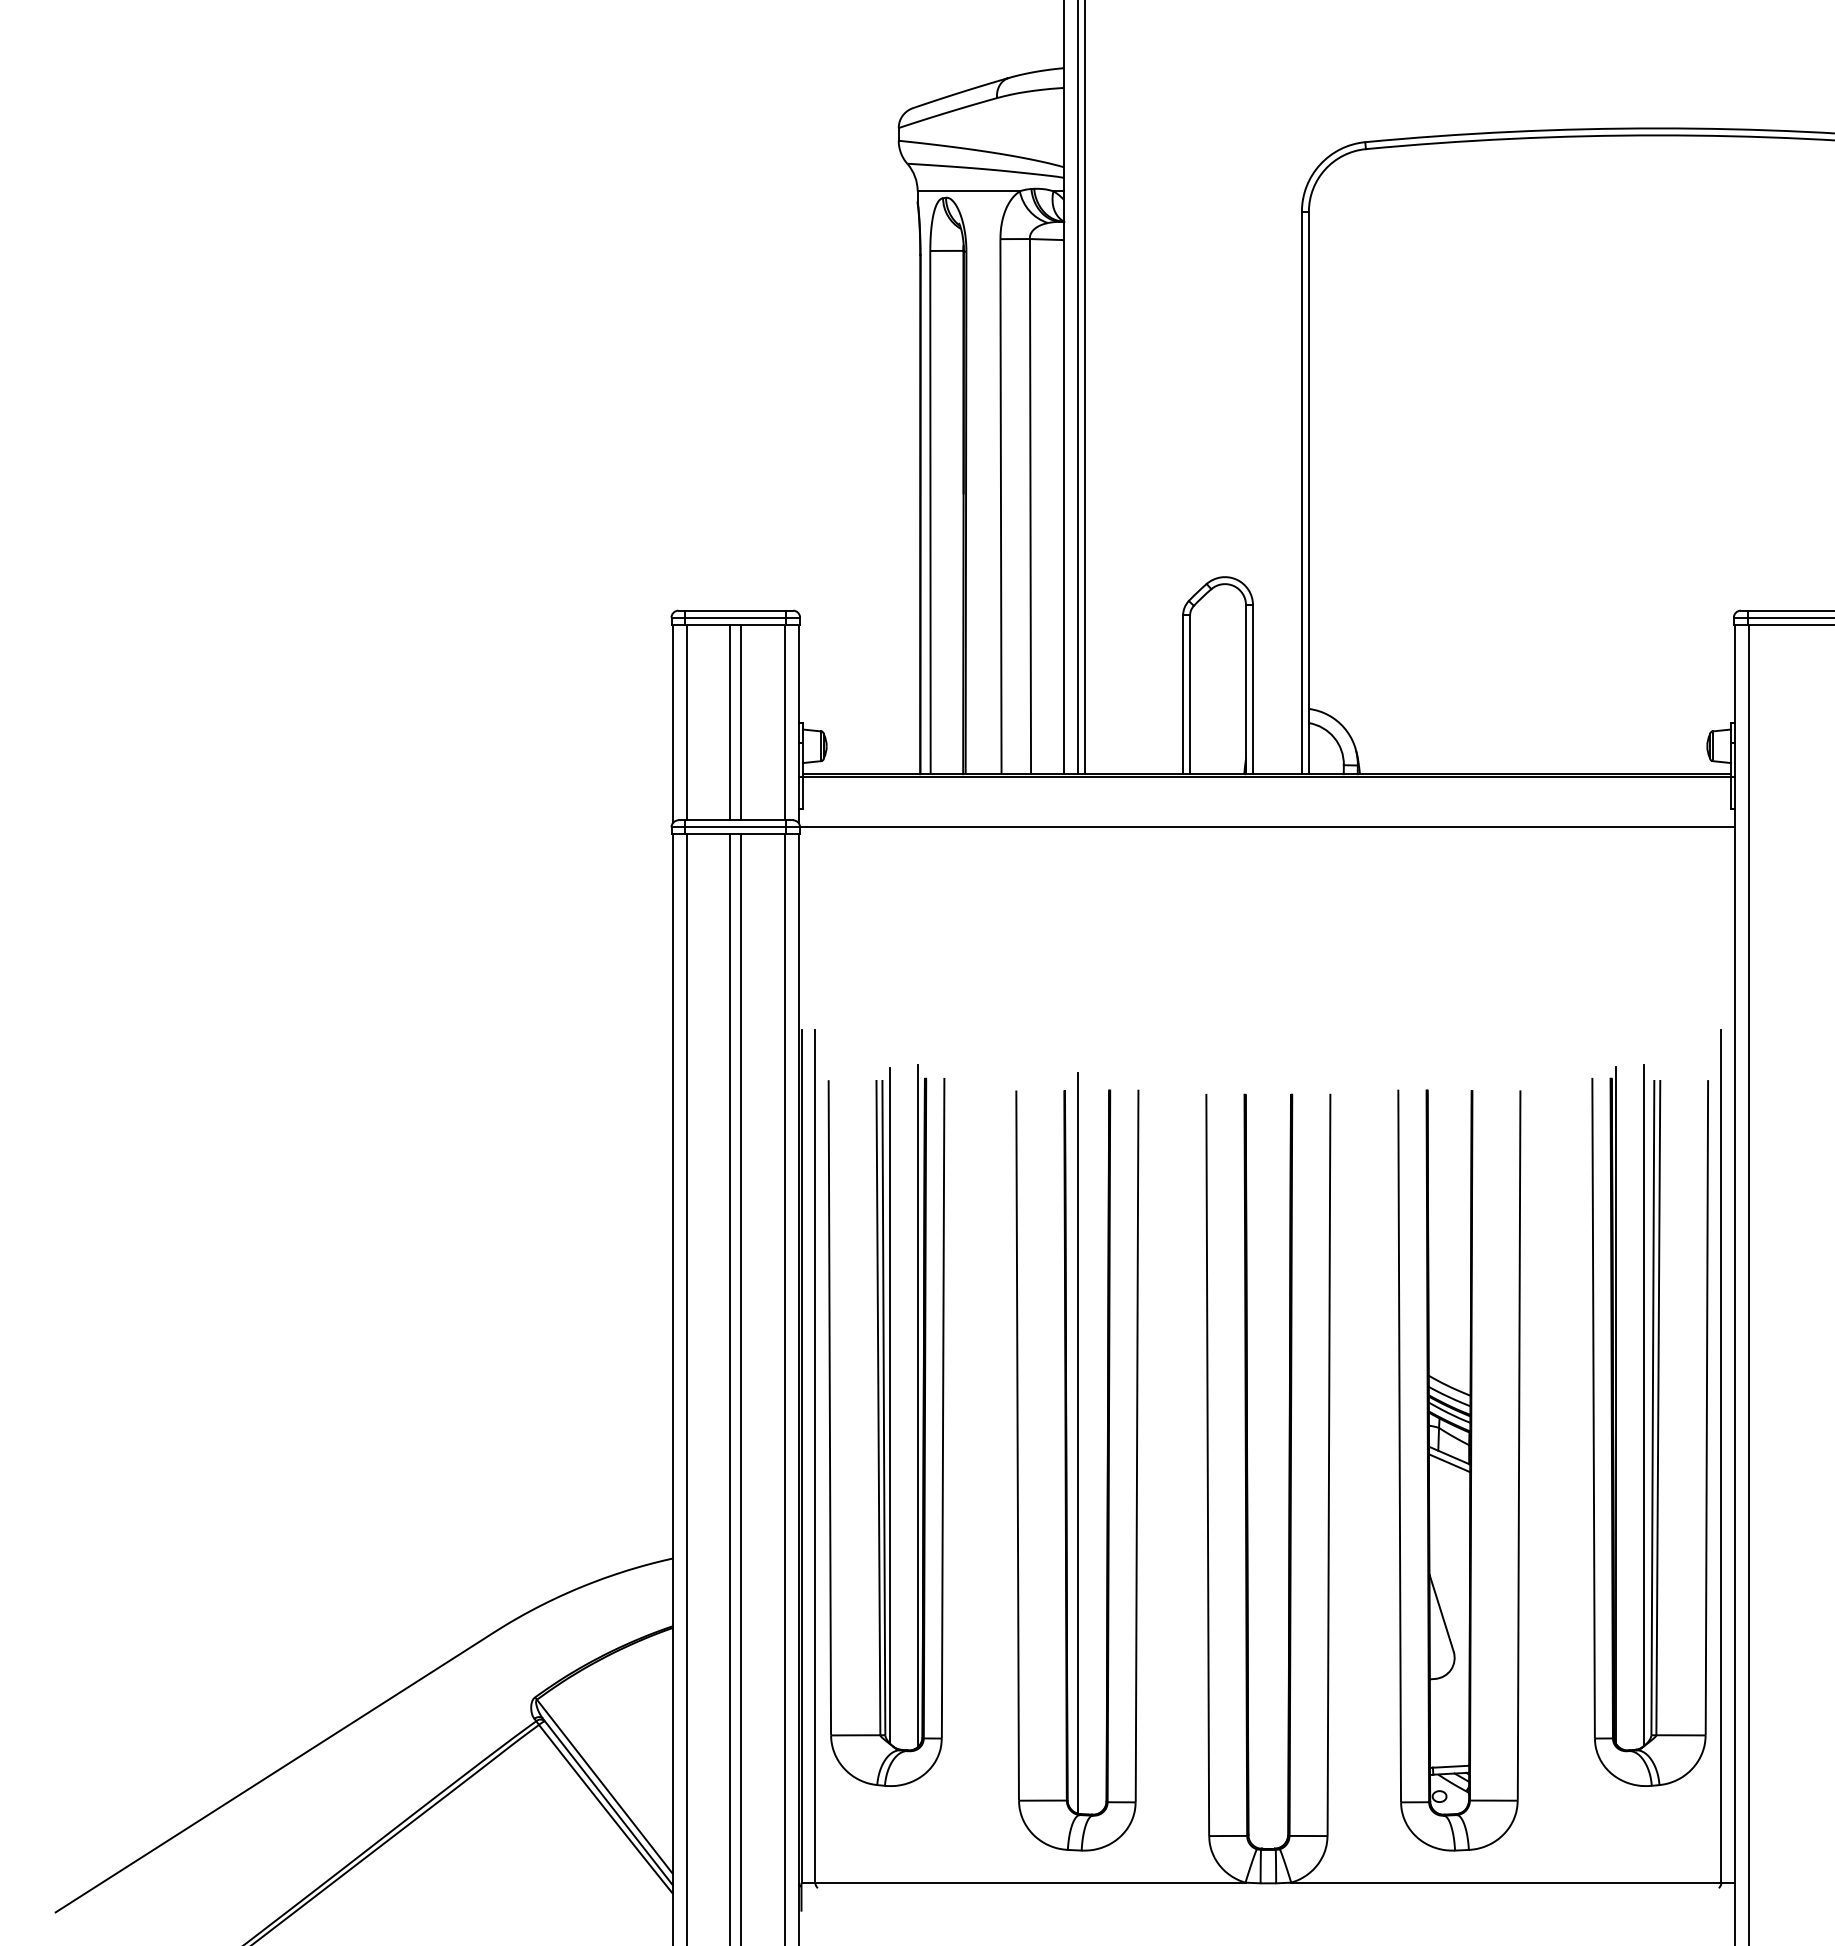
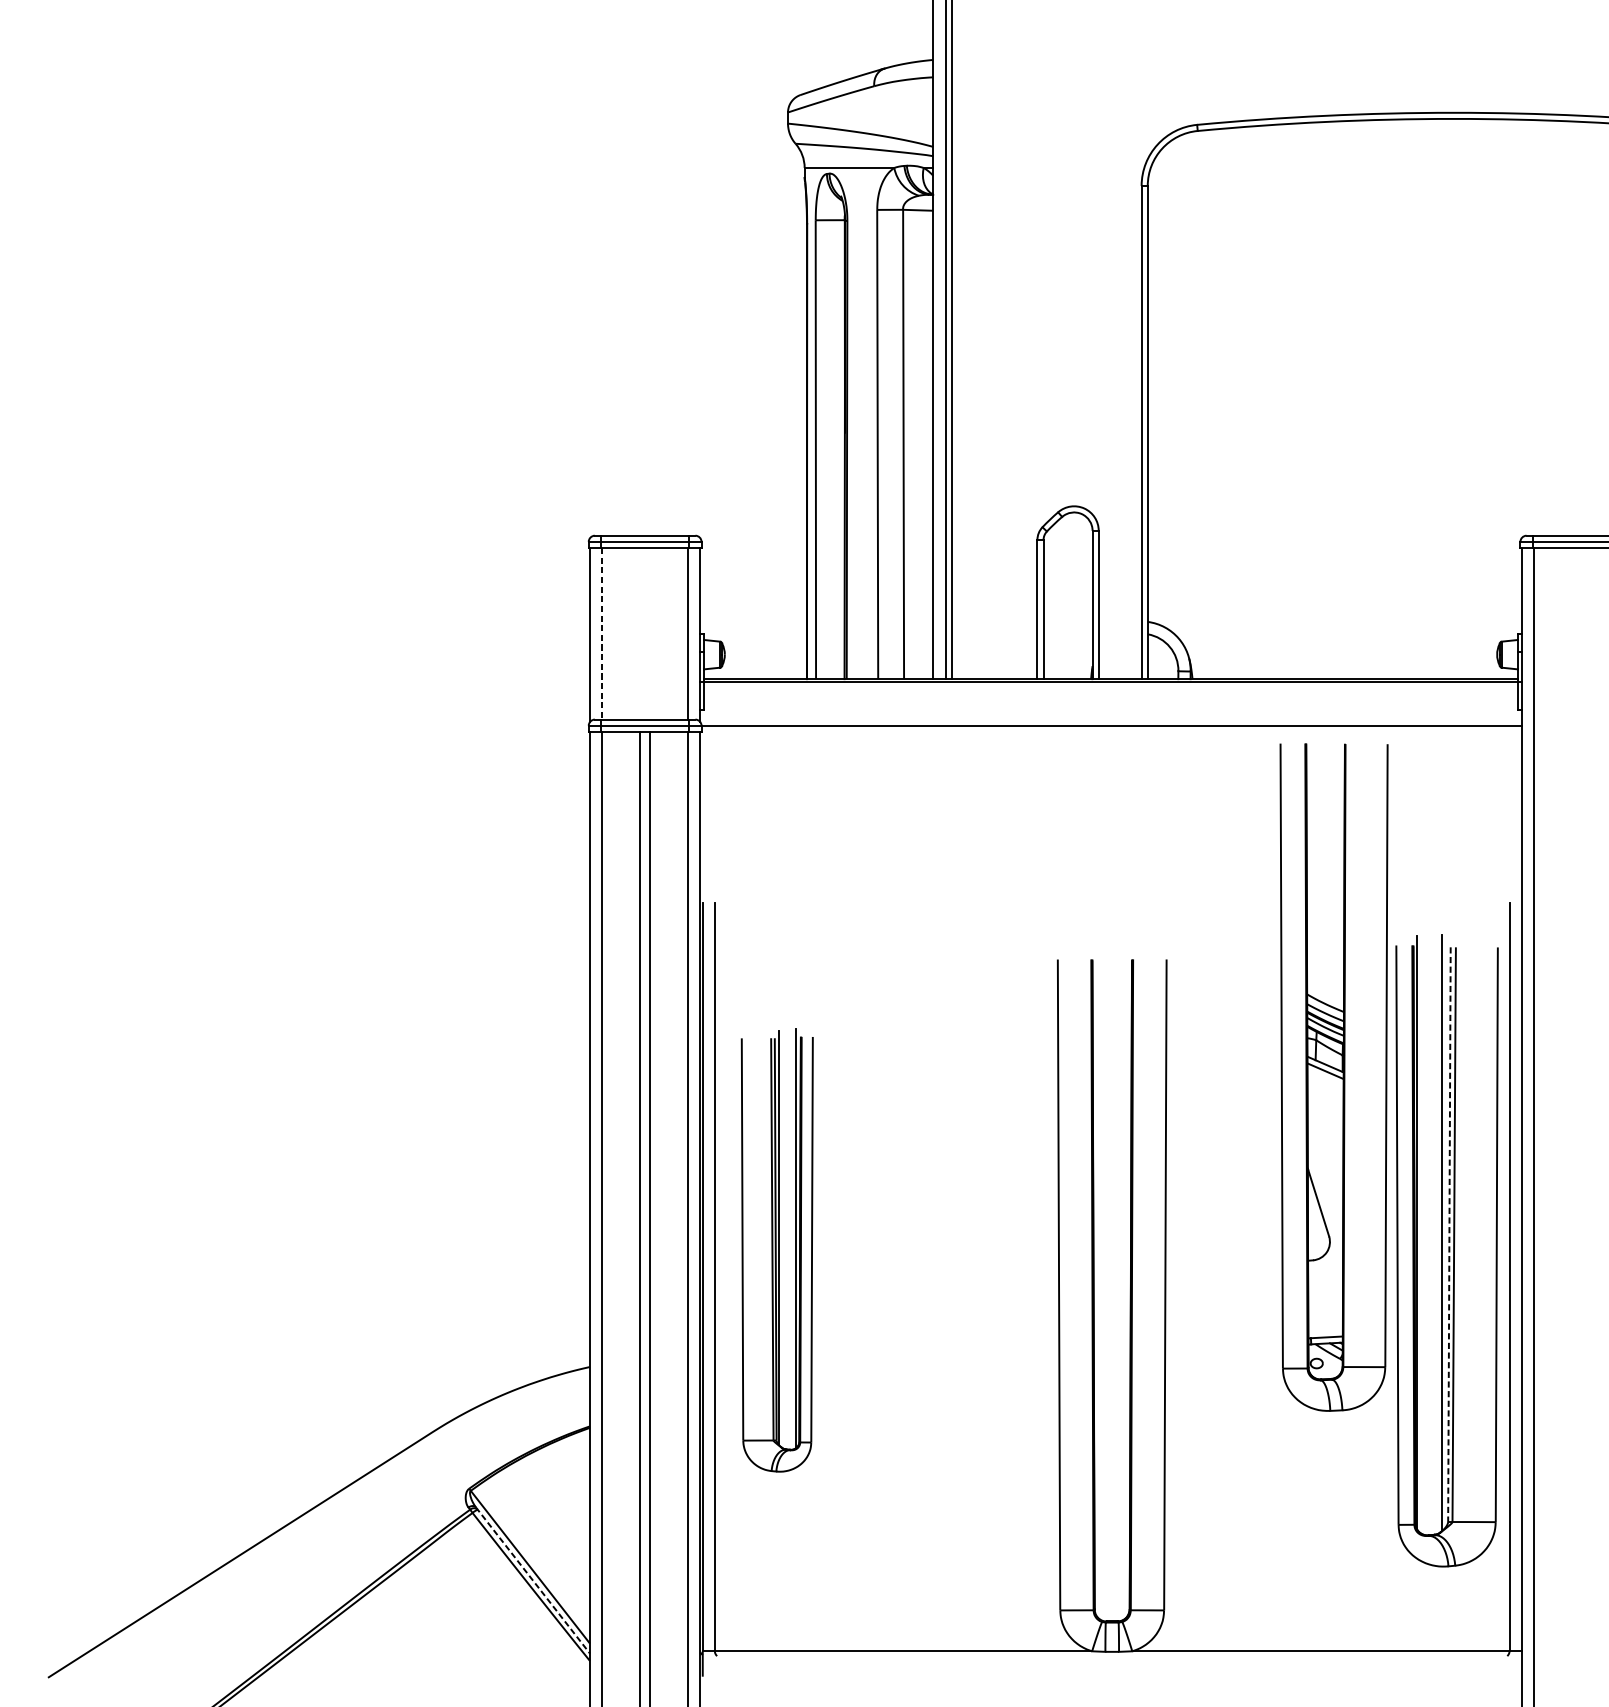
line: (686, 722) -> (601, 633), solid -> dashed
line: (730, 722) -> (640, 633), removed
line: (741, 722) -> (650, 633), removed
line: (1652, 1407) -> (1449, 1234), solid -> dashed
part: (886, 1425) -> (777, 1250), size x0.7
part: (1077, 1461) -> (944, 1281), removed
part: (1459, 1470) -> (1334, 1077), moved
line: (607, 1801) -> (532, 1580), solid -> dashed

